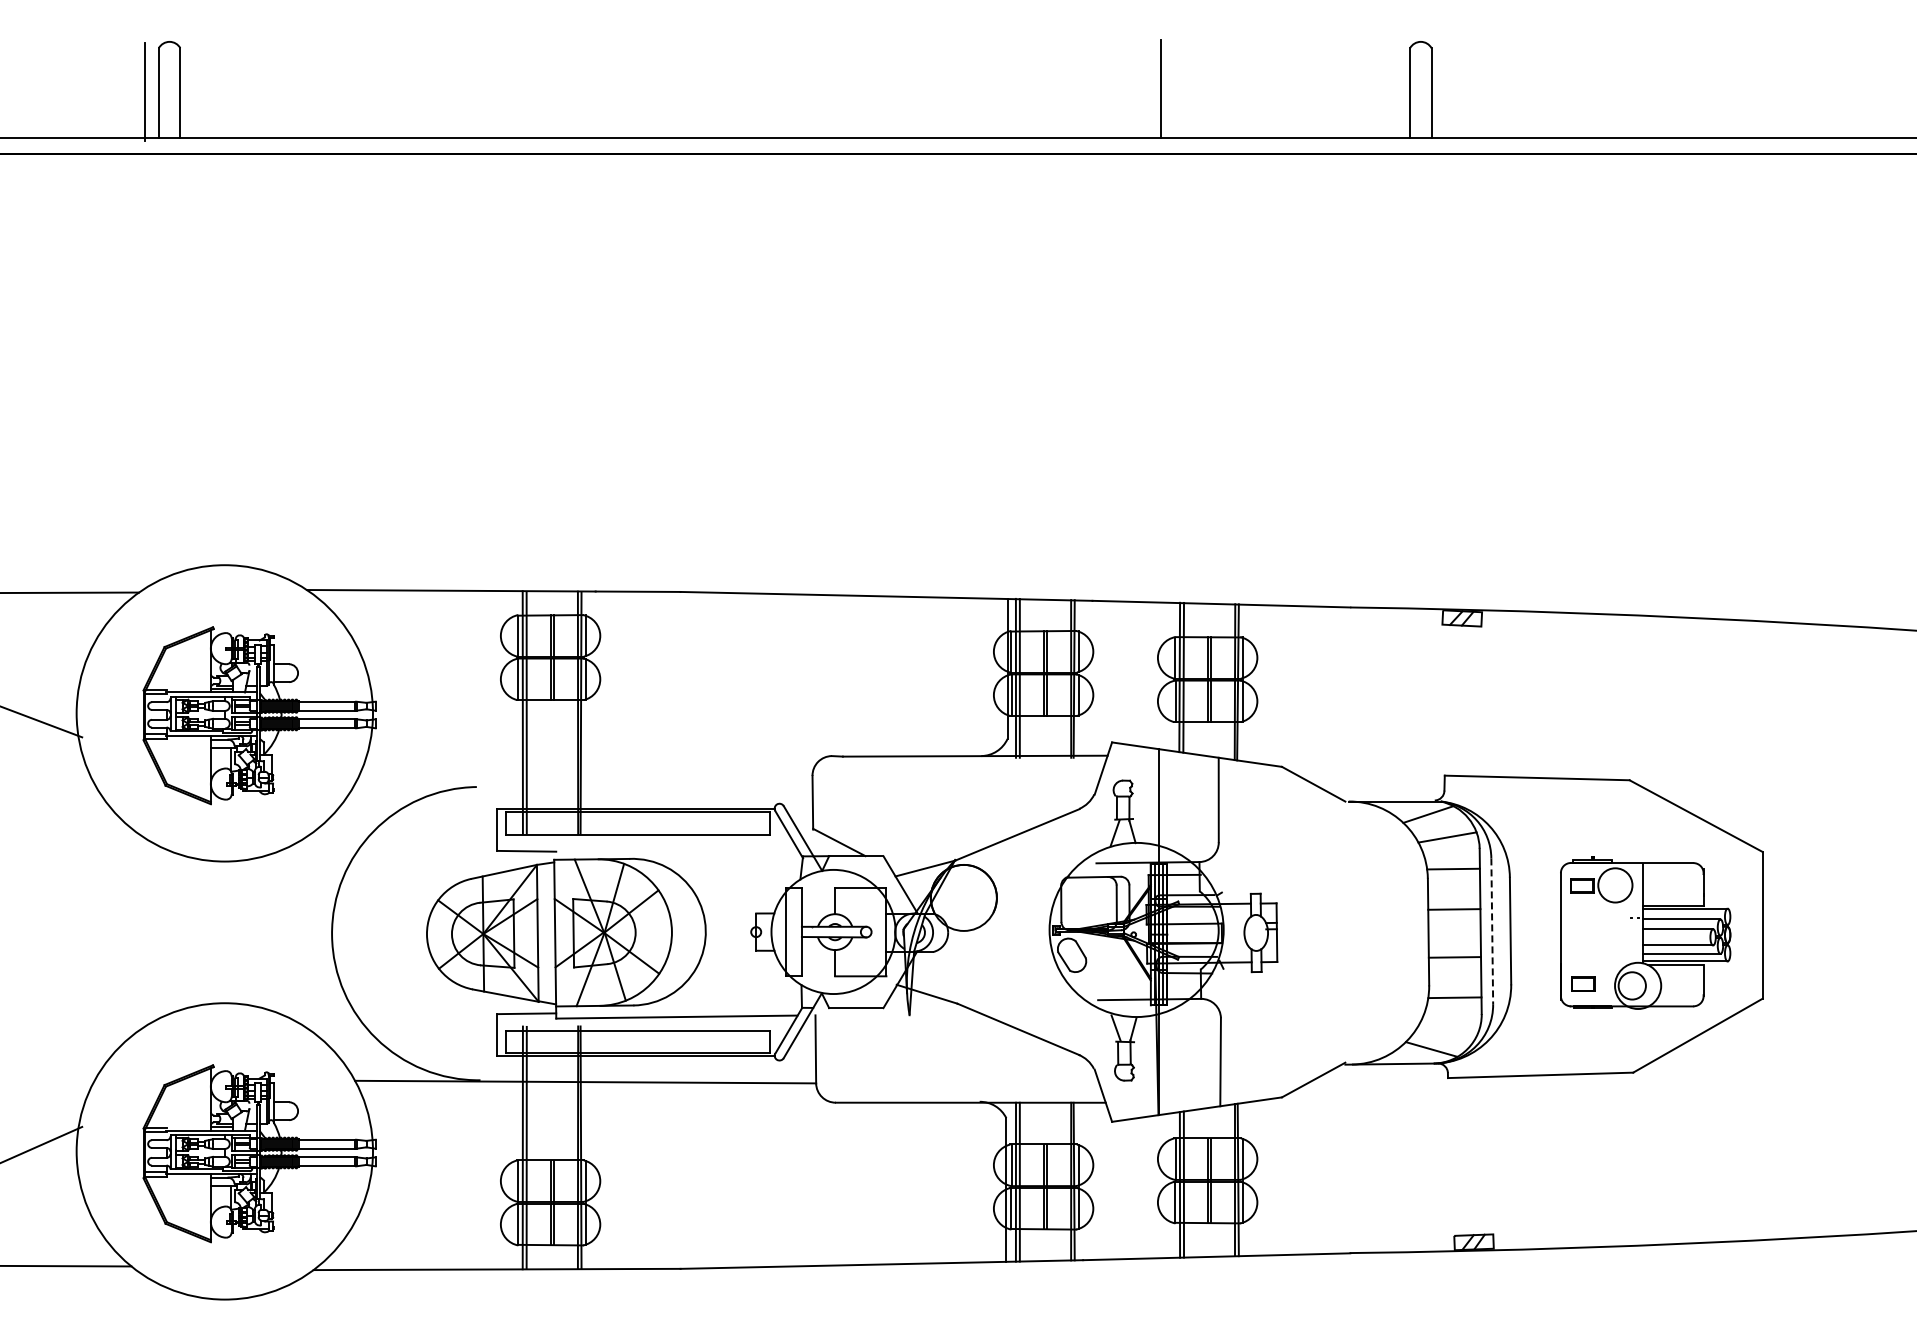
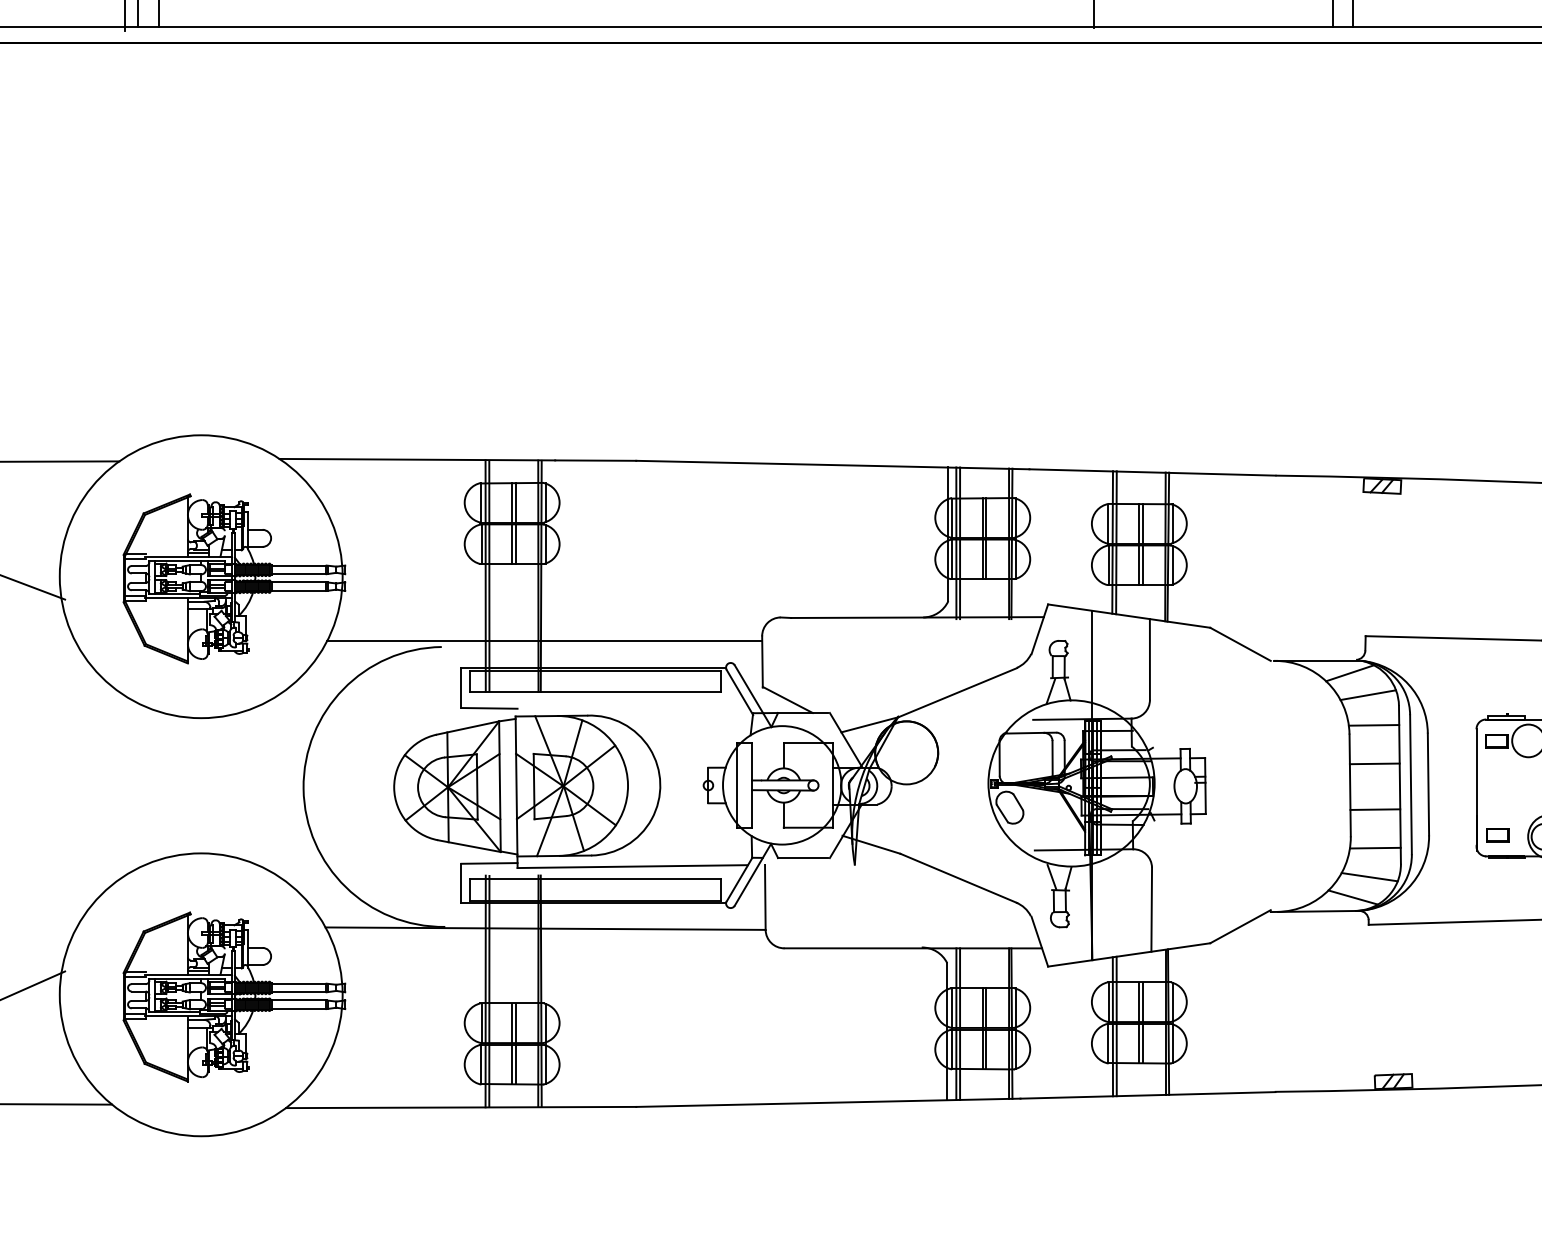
line: (584, 780) -> (544, 640), added
line: (1492, 931) -> (1411, 784), dashed -> solid
line: (1448, 1027) -> (1369, 876), added

